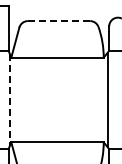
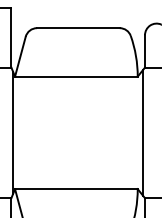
line: (59, 21) -> (79, 28), dashed -> solid
line: (9, 100) -> (12, 133), dashed -> solid

